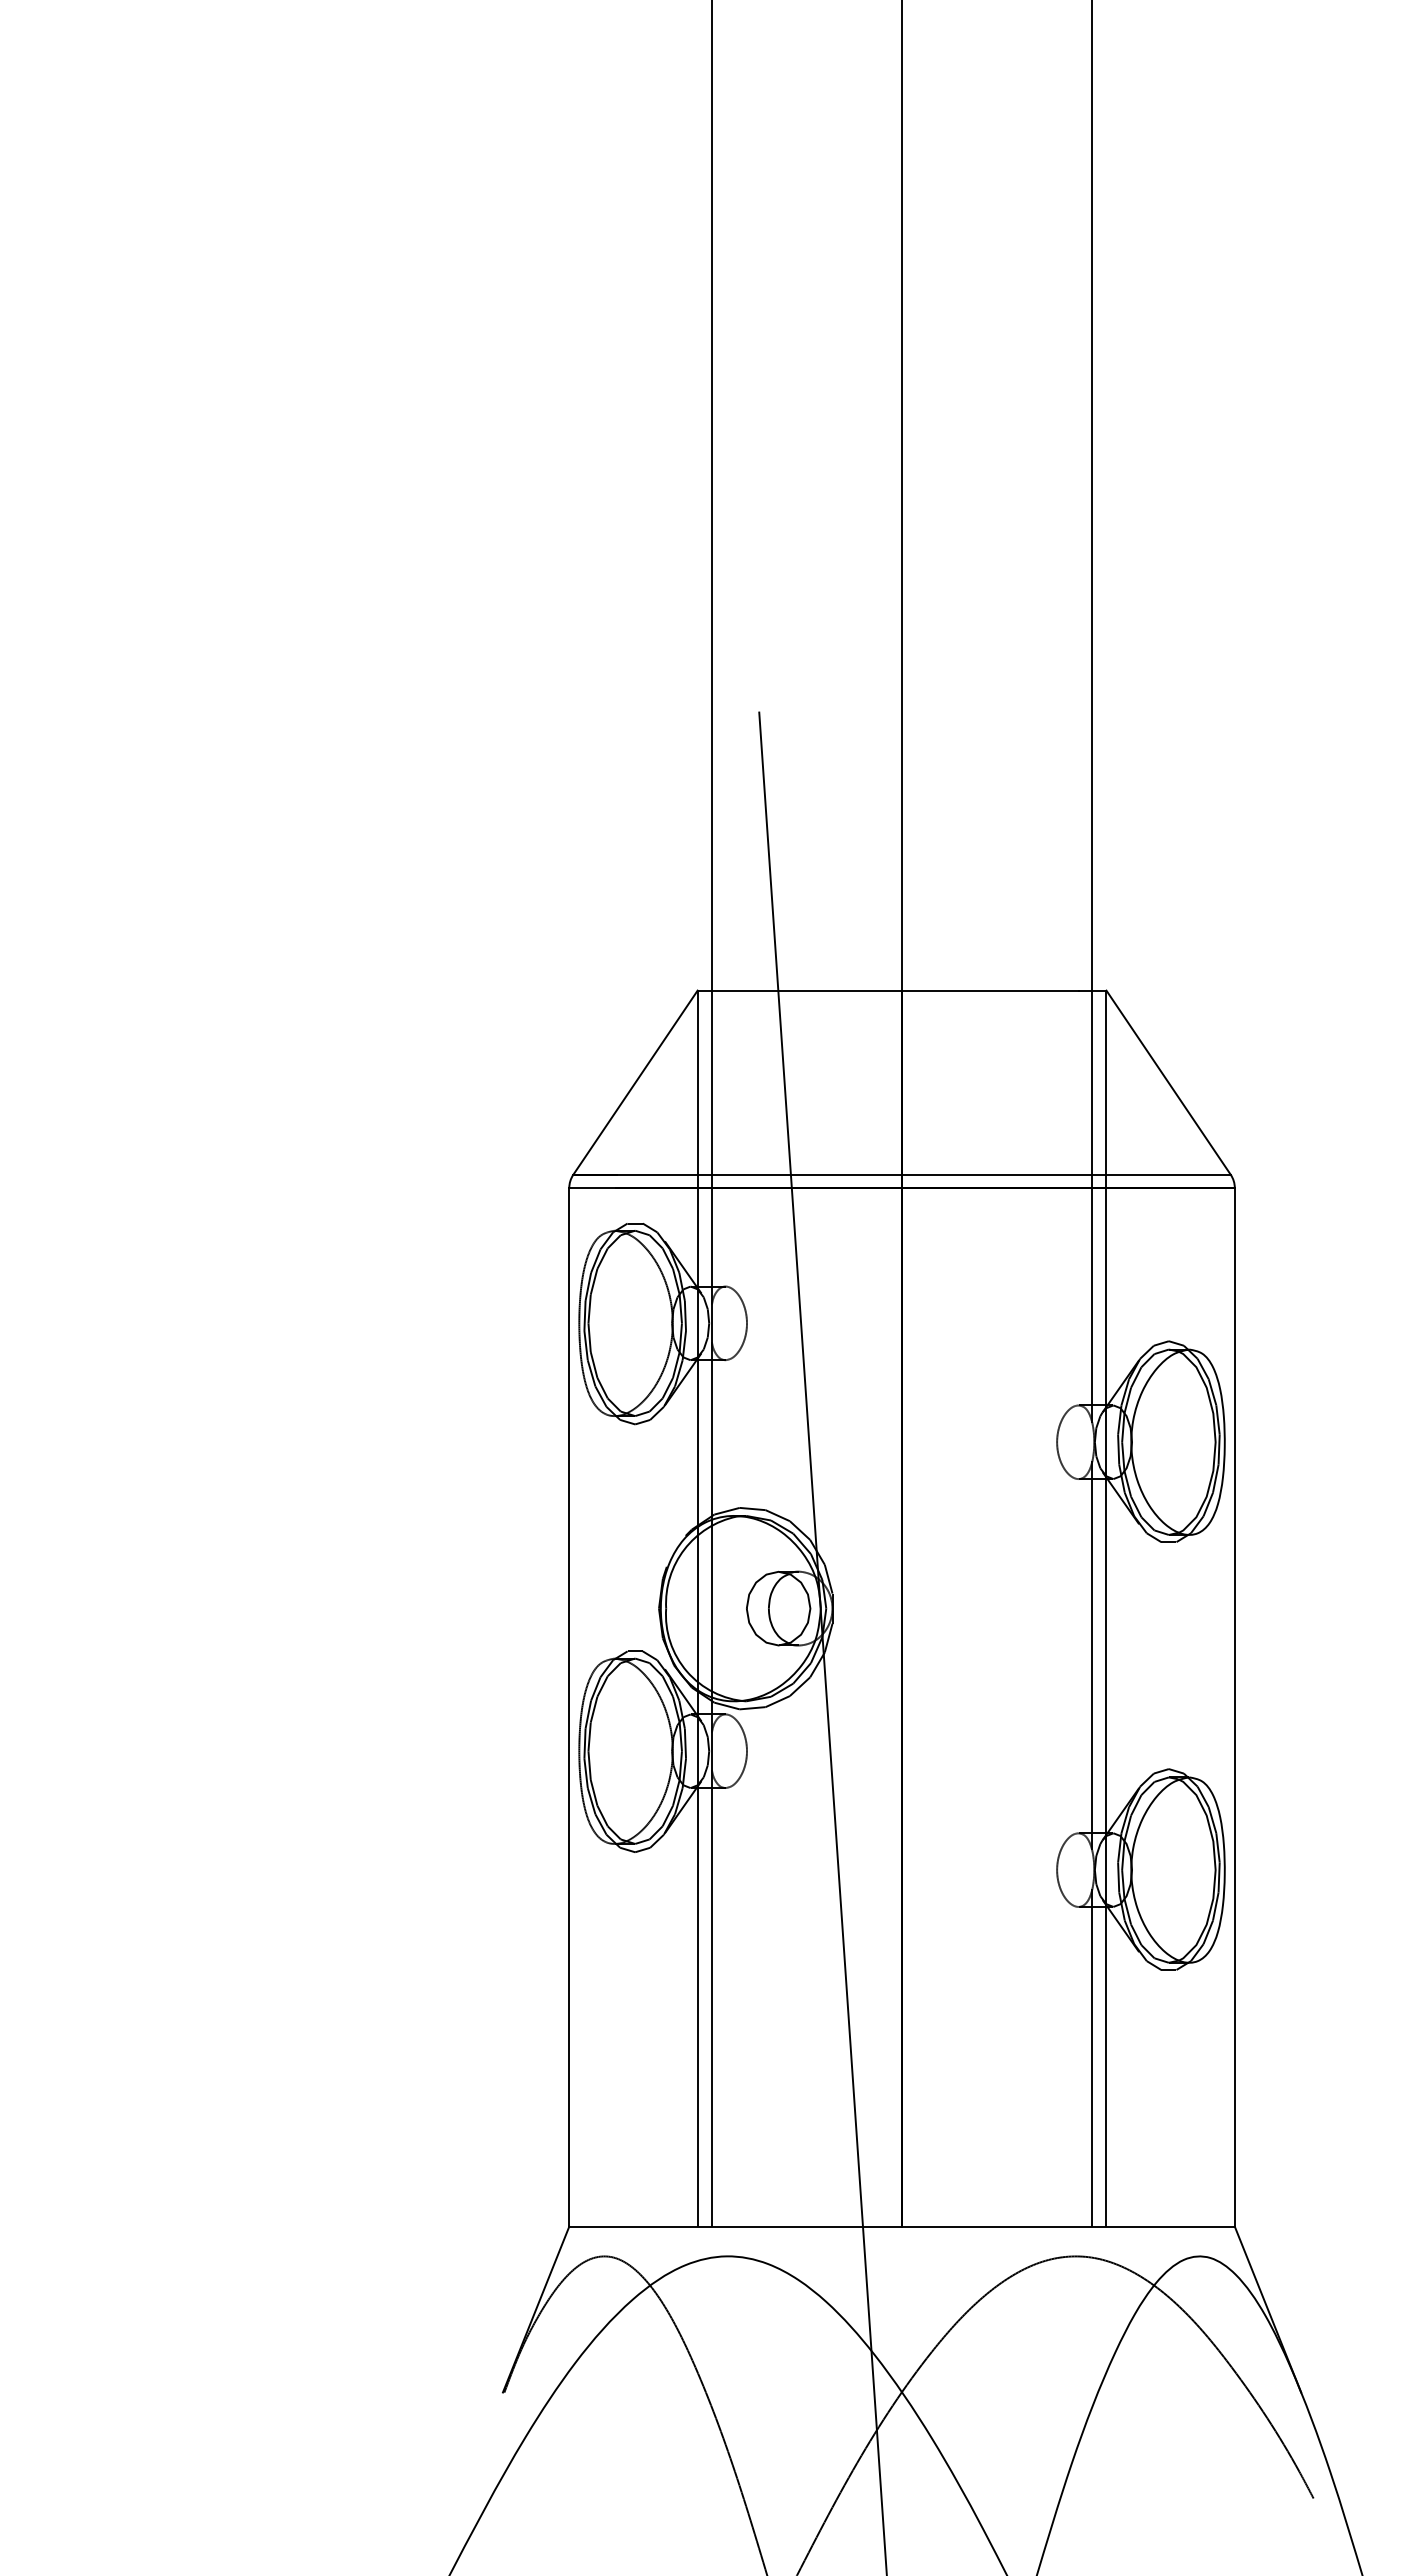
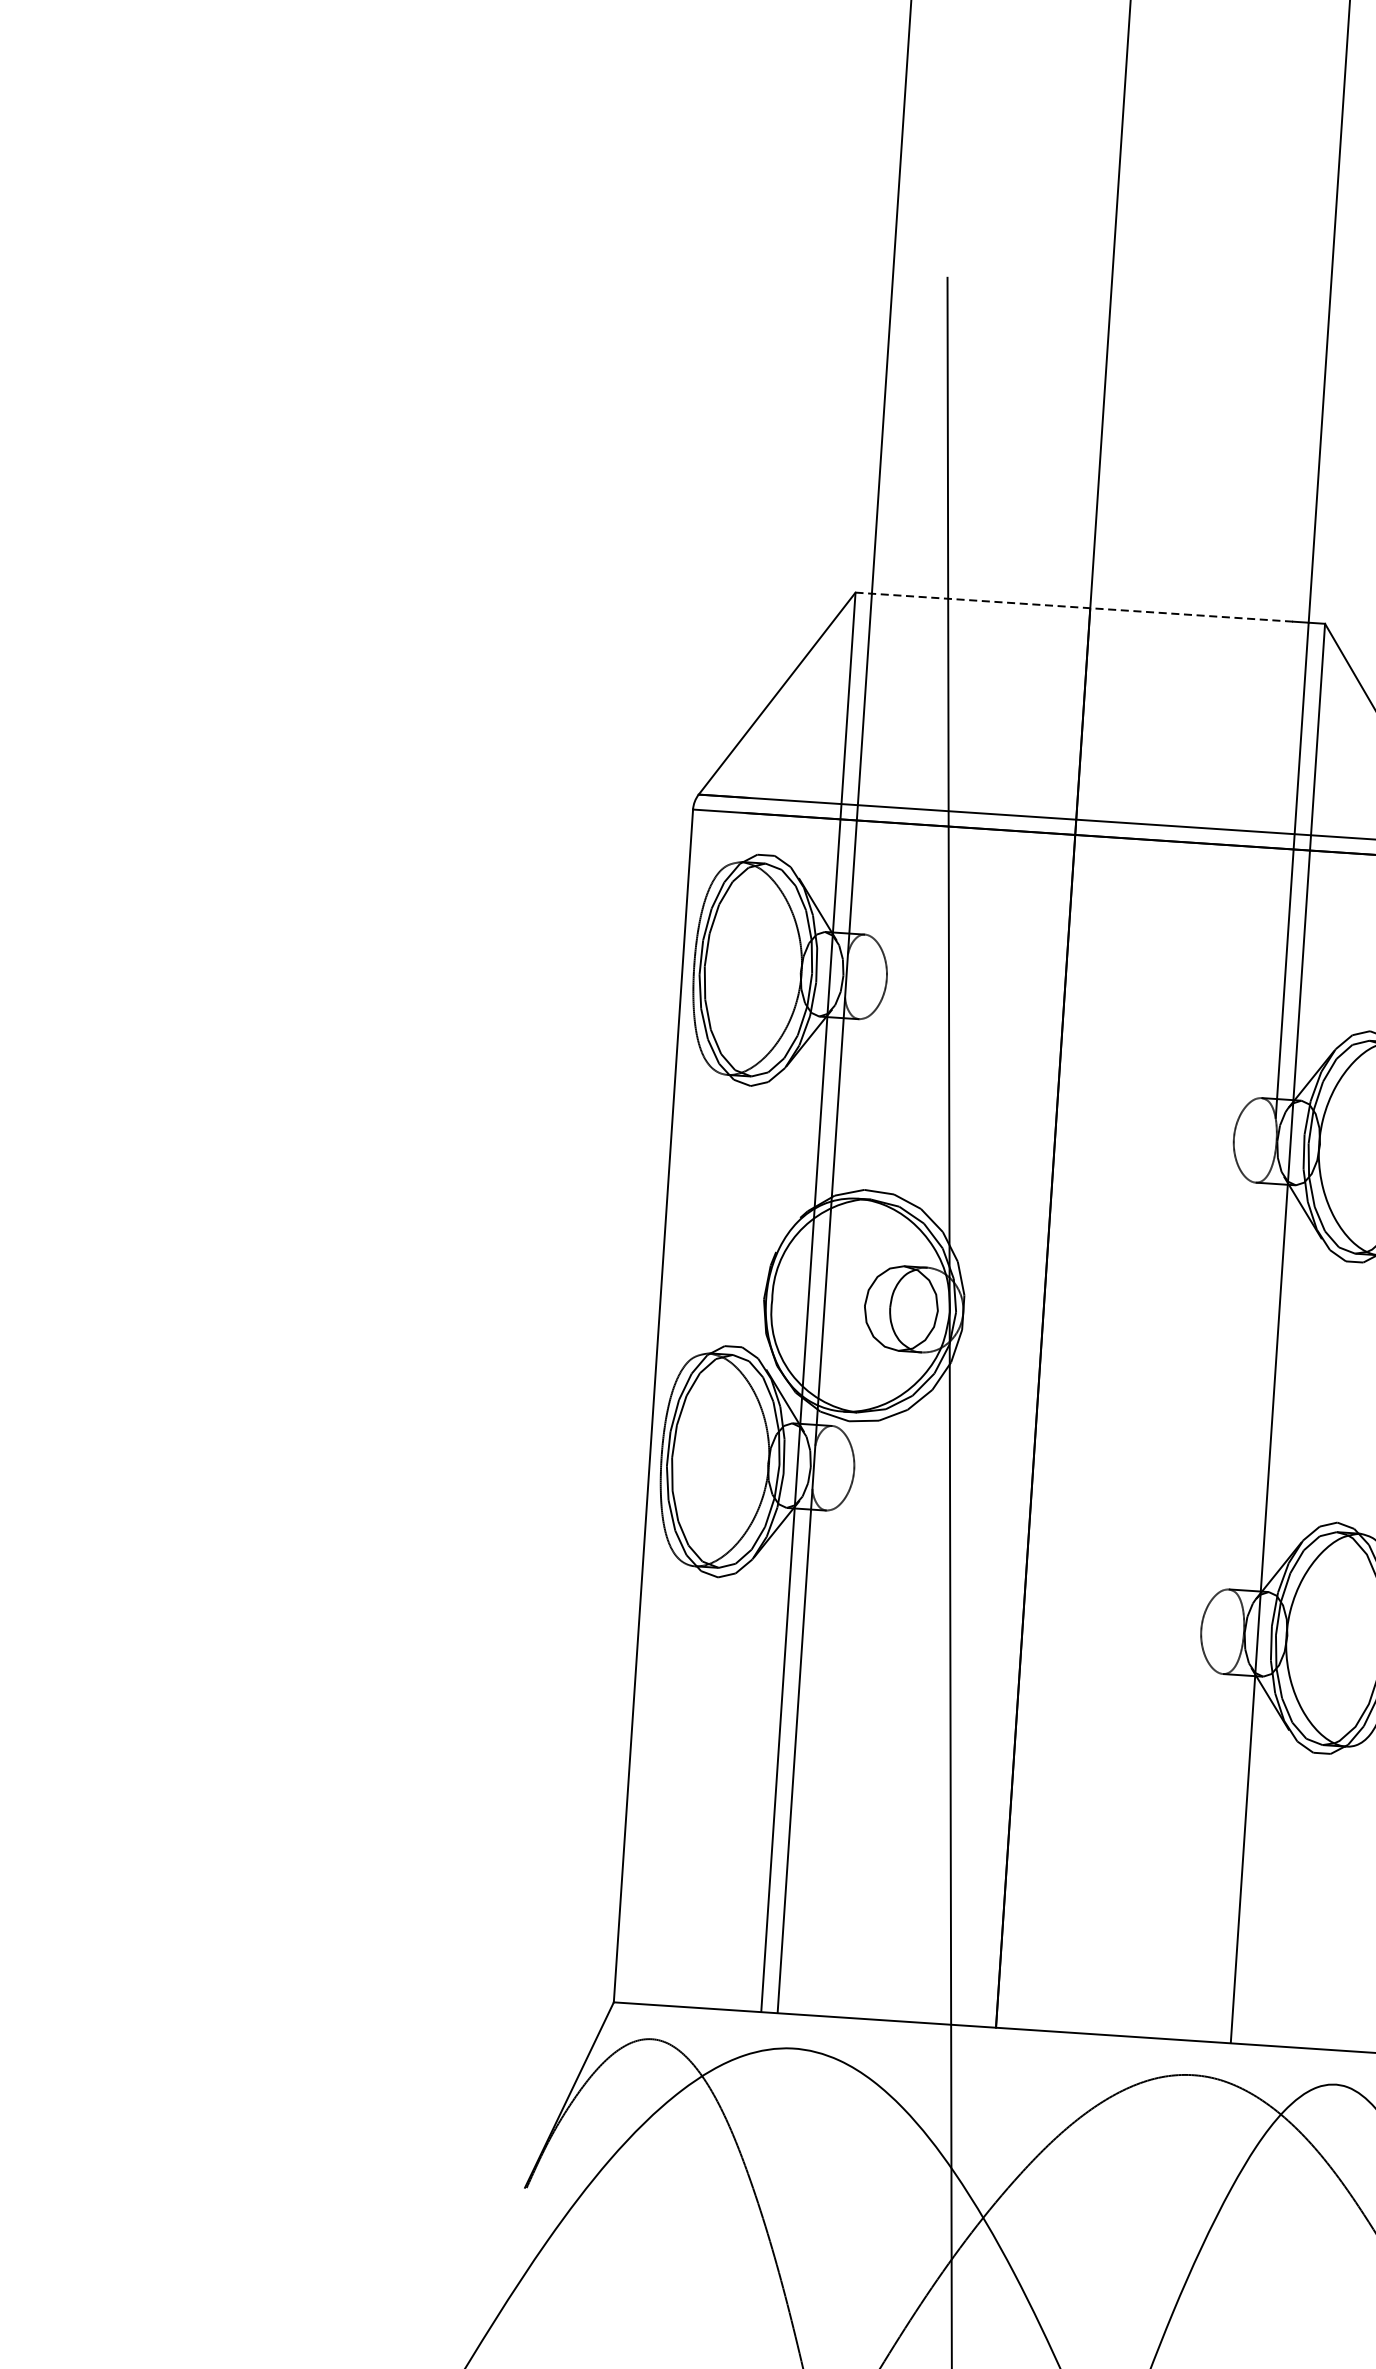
line: (887, 990) -> (1073, 606), solid -> dashed
line: (1092, 1655) -> (1258, 1386), removed
line: (1092, 2057) -> (1227, 1848), removed

